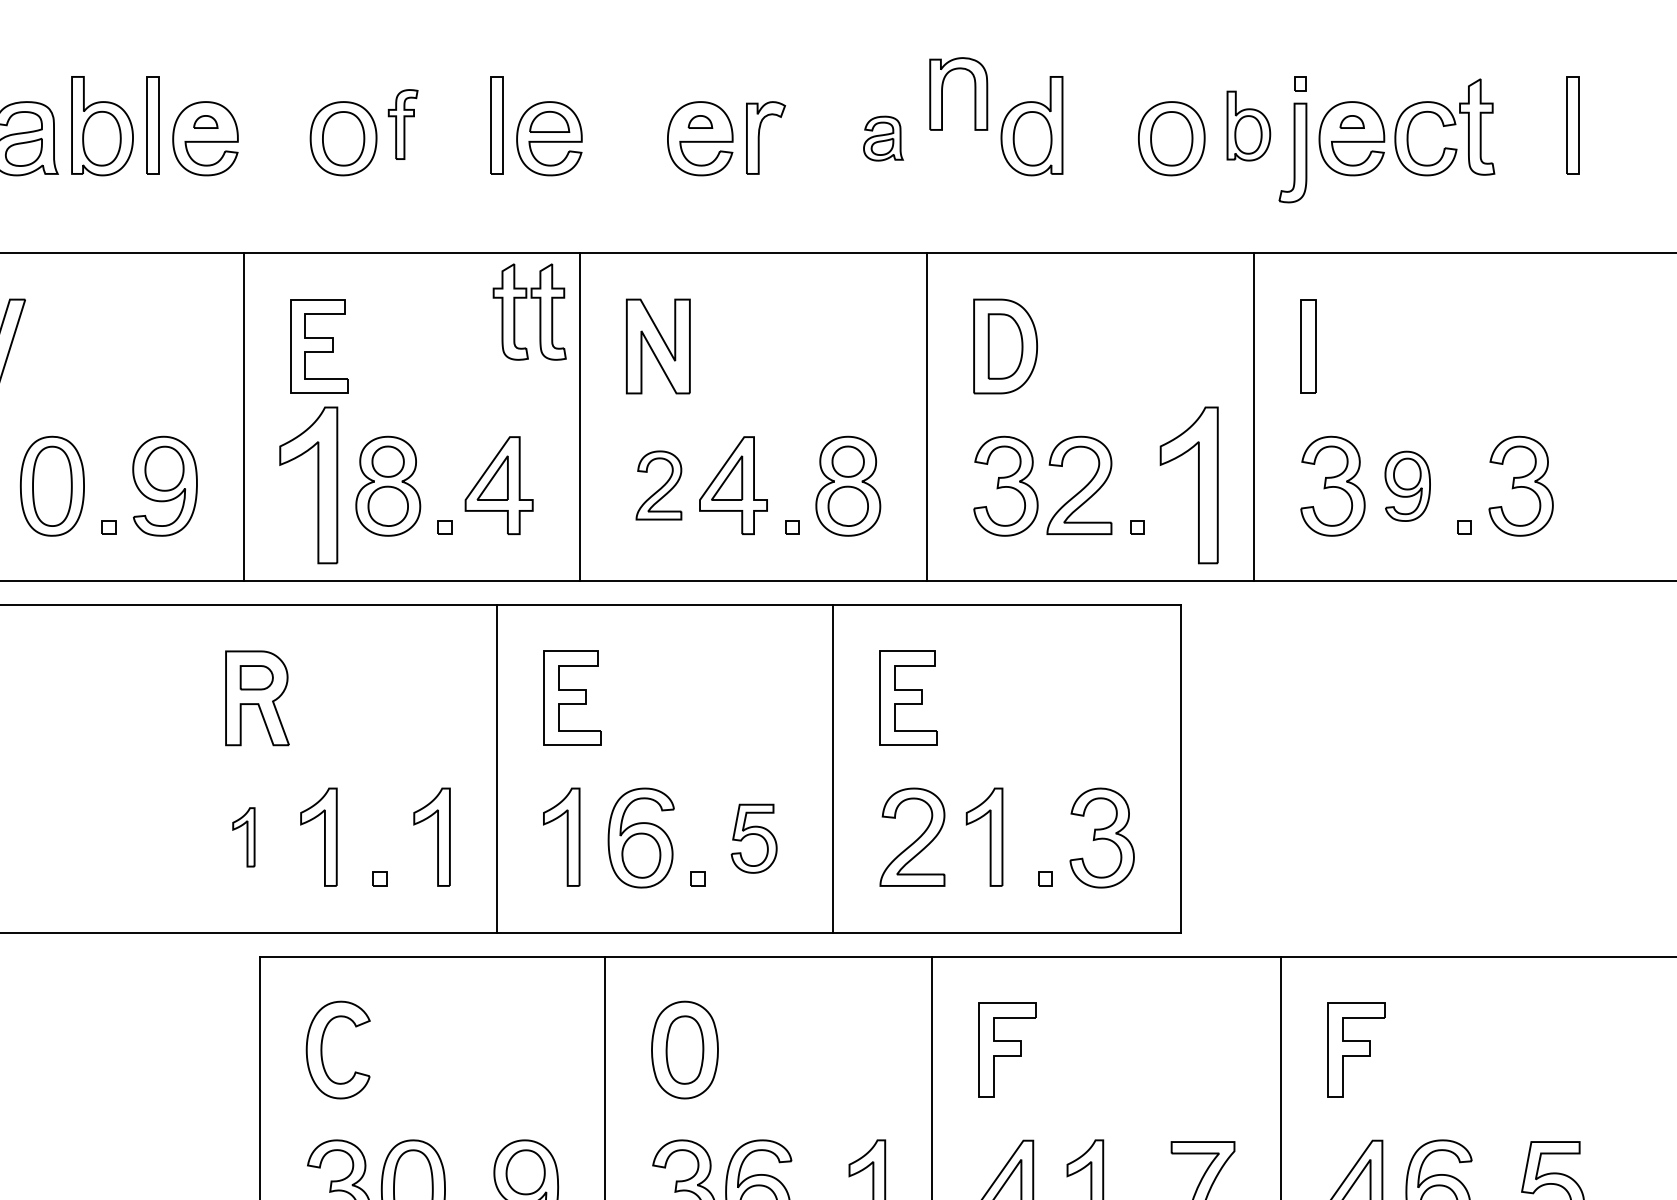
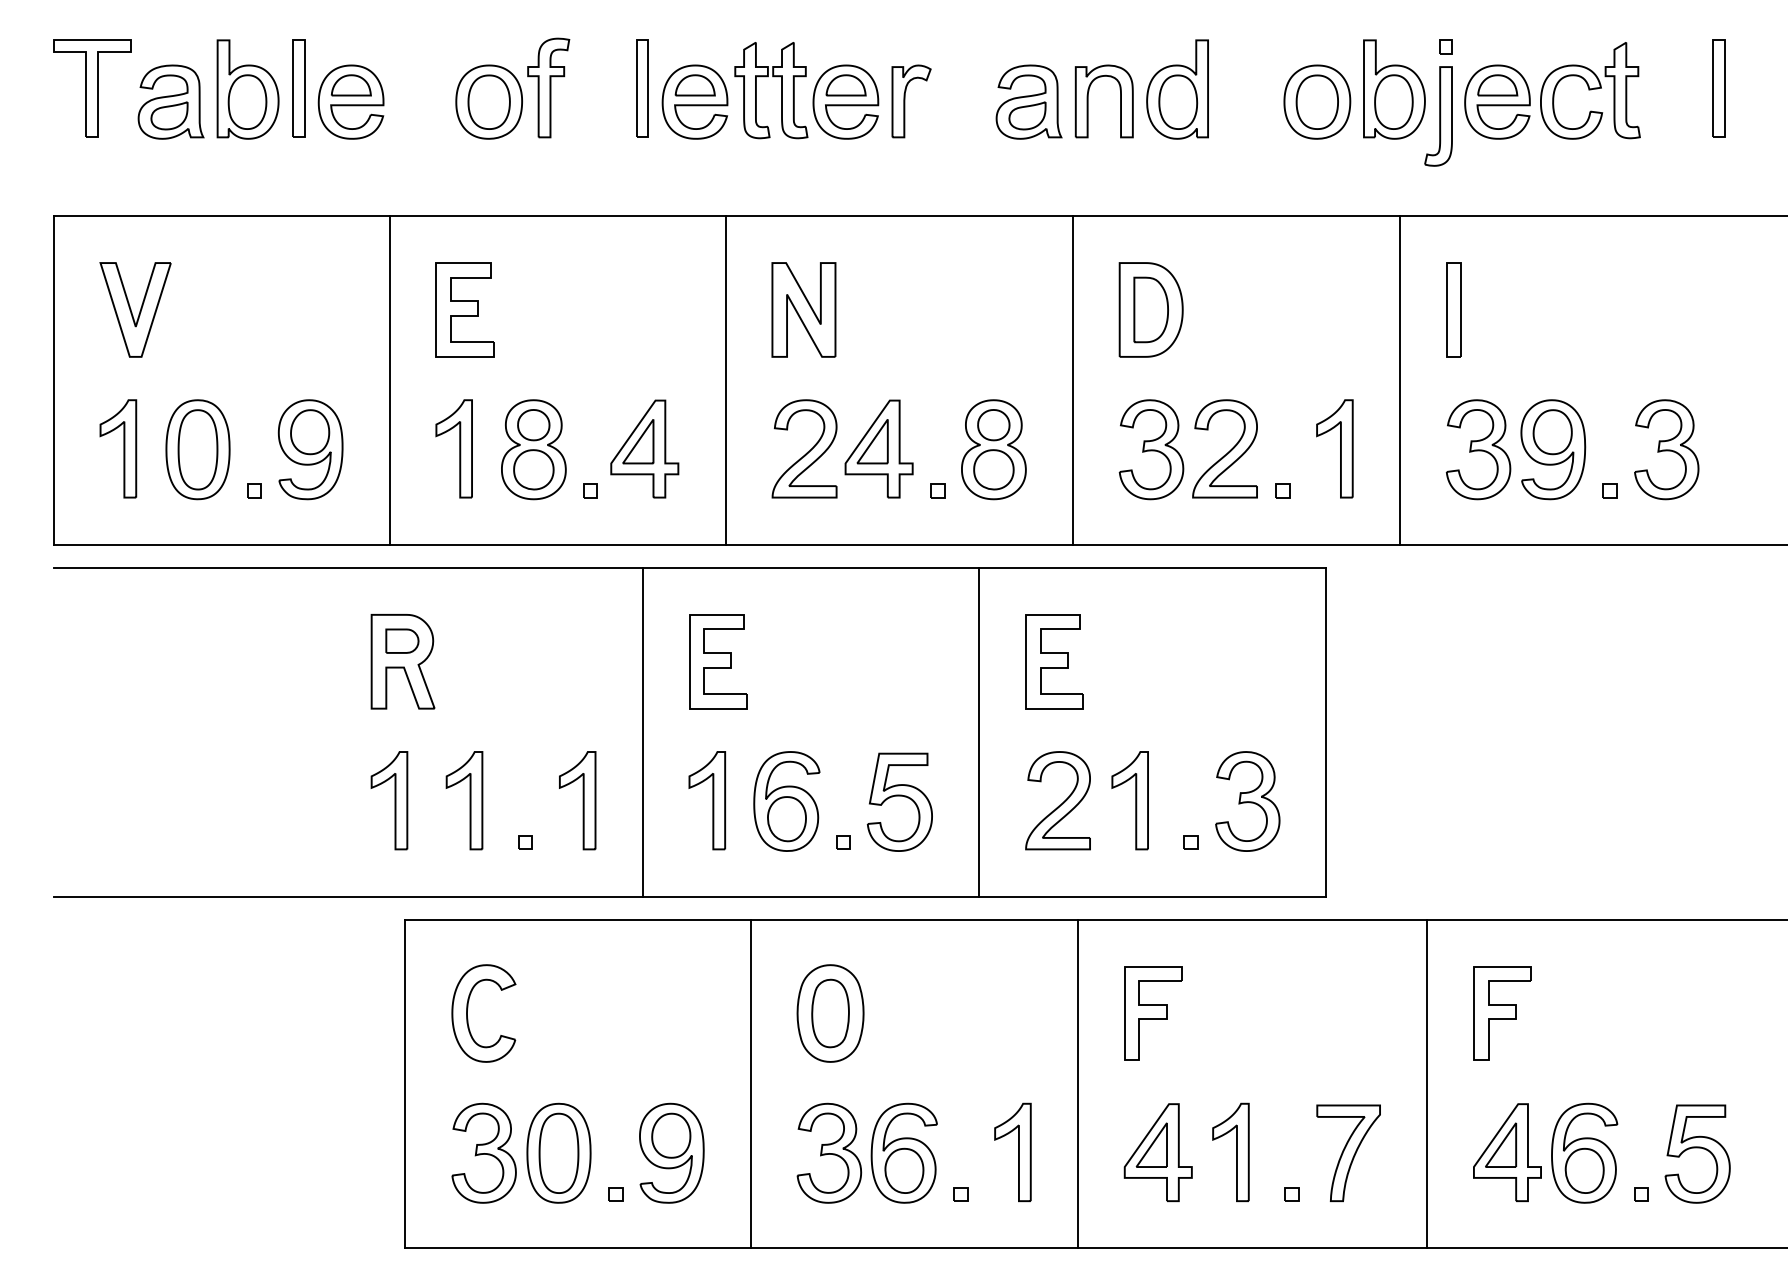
part: (942, 94) -> (1088, 101), moved
part: (205, 122) -> (351, 85), size x1.67
part: (699, 122) -> (845, 85), size x1.67
part: (1351, 122) -> (1497, 85), size x1.67
part: (402, 124) -> (548, 87), size x1.43
part: (1248, 126) -> (1394, 89), size x1.43
part: (882, 138) -> (1028, 101), size x1.67
part: (539, 312) -> (781, 90), moved
part: (307, 485) -> (453, 448), size x0.62
part: (658, 485) -> (804, 448), size x1.43
part: (1188, 485) -> (1334, 448), size x0.62
part: (1407, 486) -> (1553, 449), size x1.43
part: (243, 837) -> (389, 800), size x1.67
part: (753, 838) -> (899, 801), size x1.43

